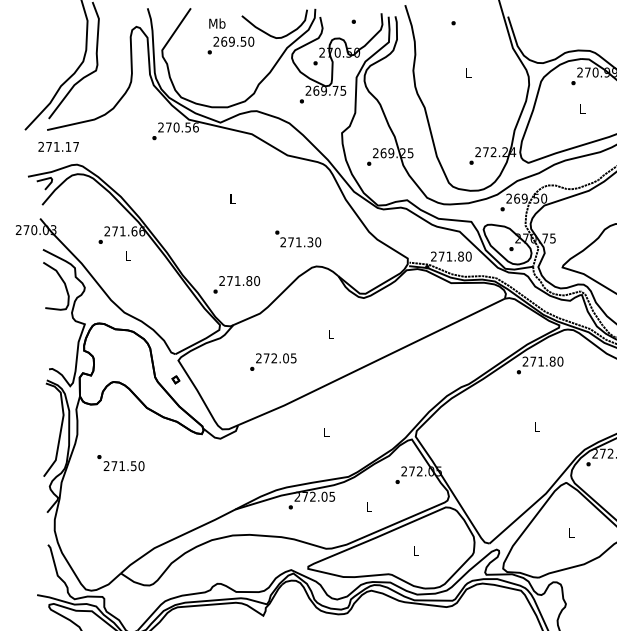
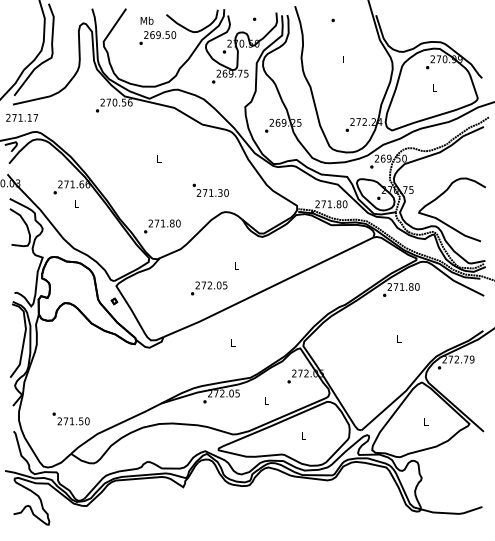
text: (273, 362) -> (209, 288), moved
text: (120, 462) -> (70, 418), moved

